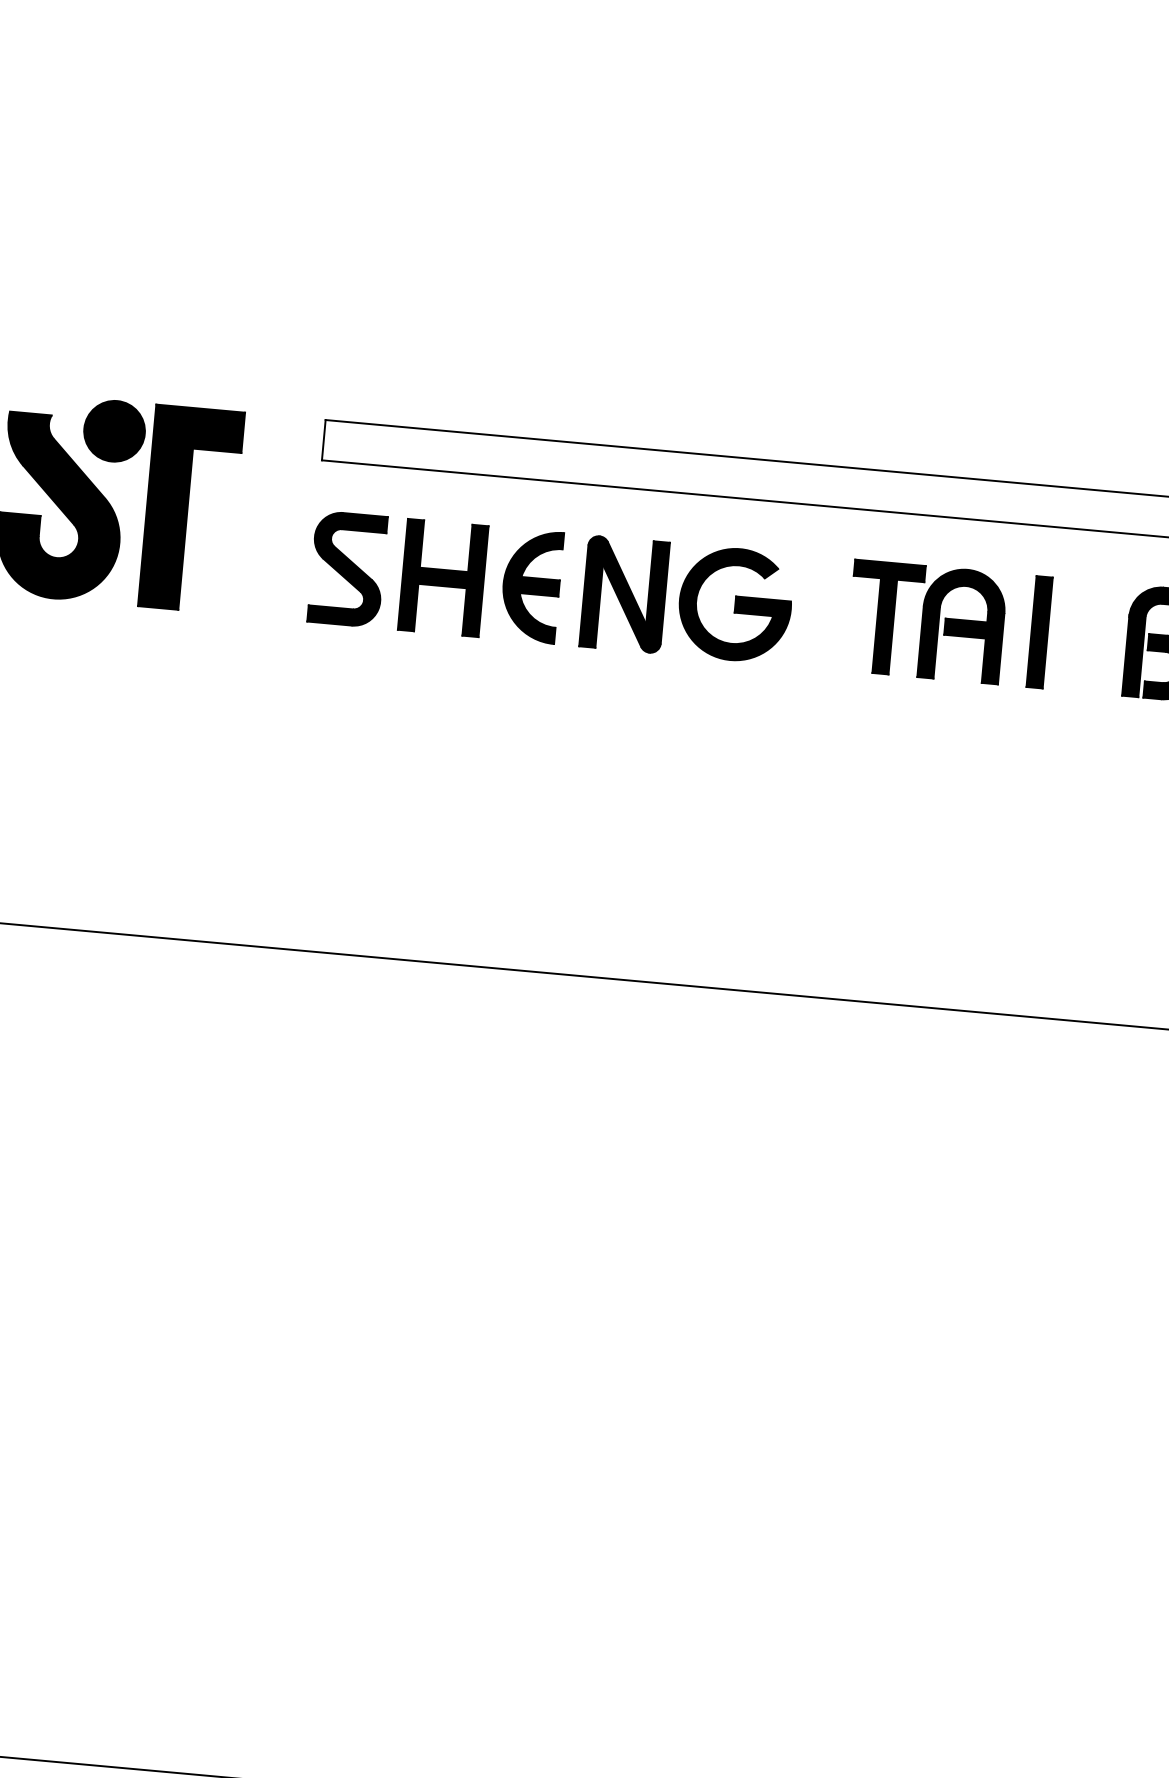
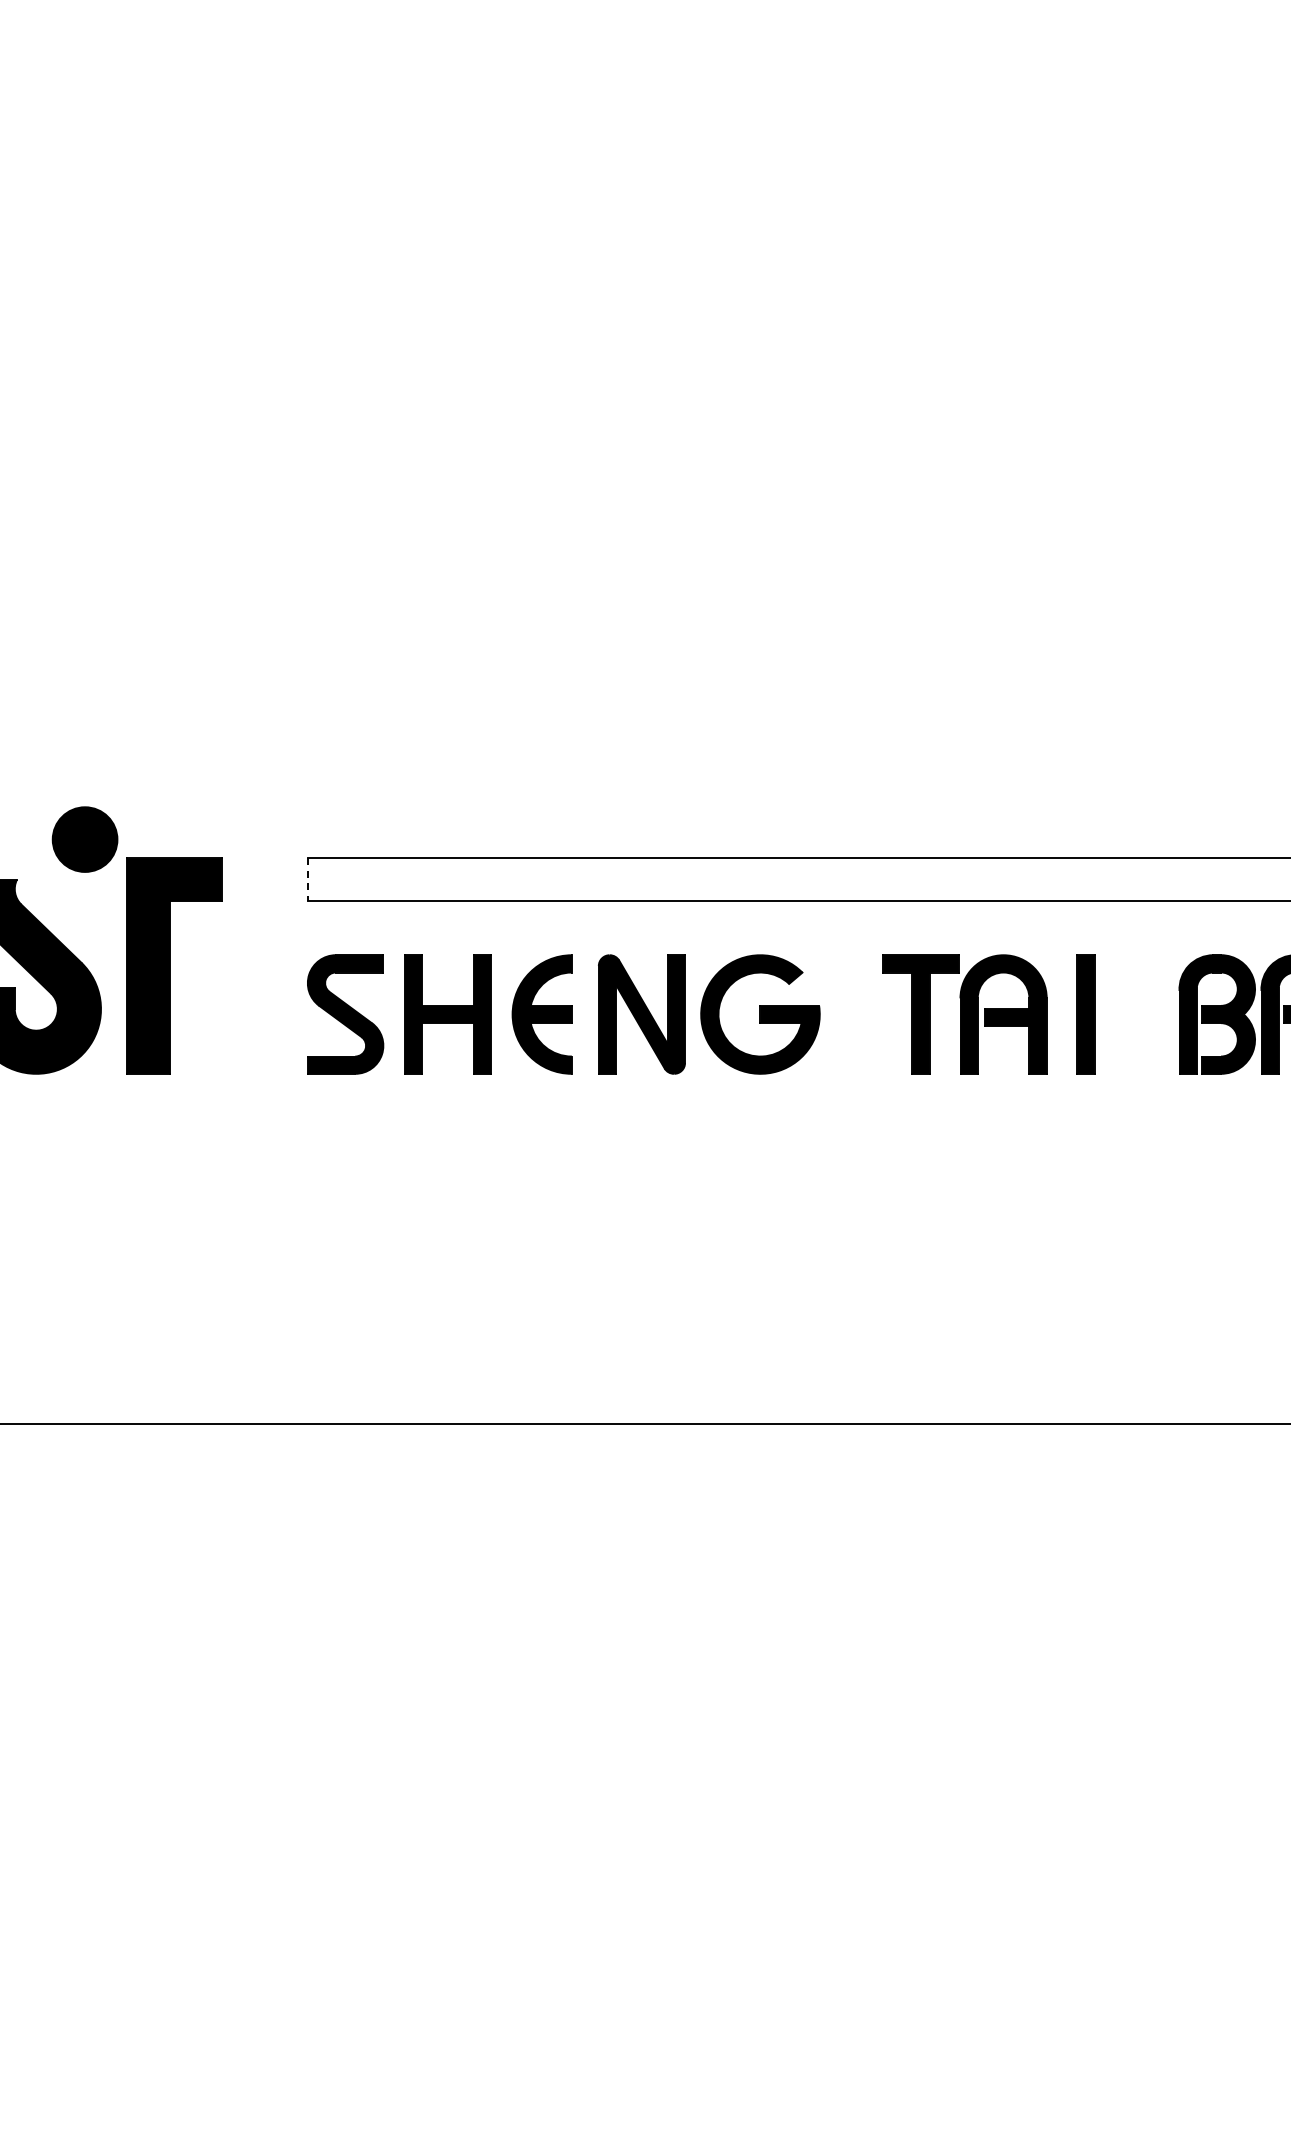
part: (114, 431) -> (84, 839), moved
line: (323, 439) -> (307, 879), solid -> dashed

